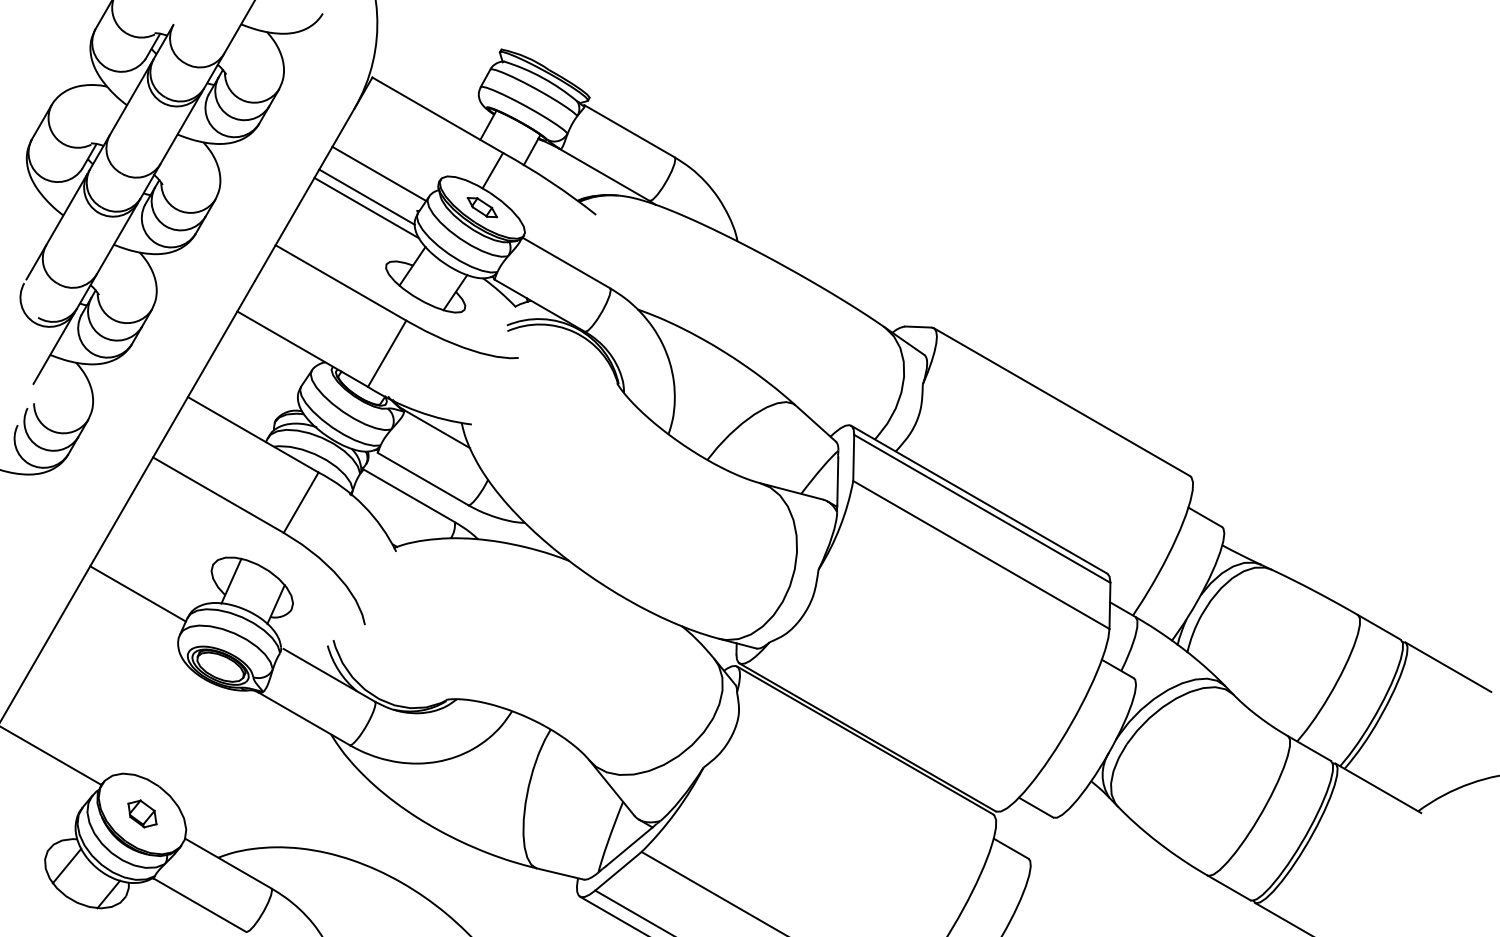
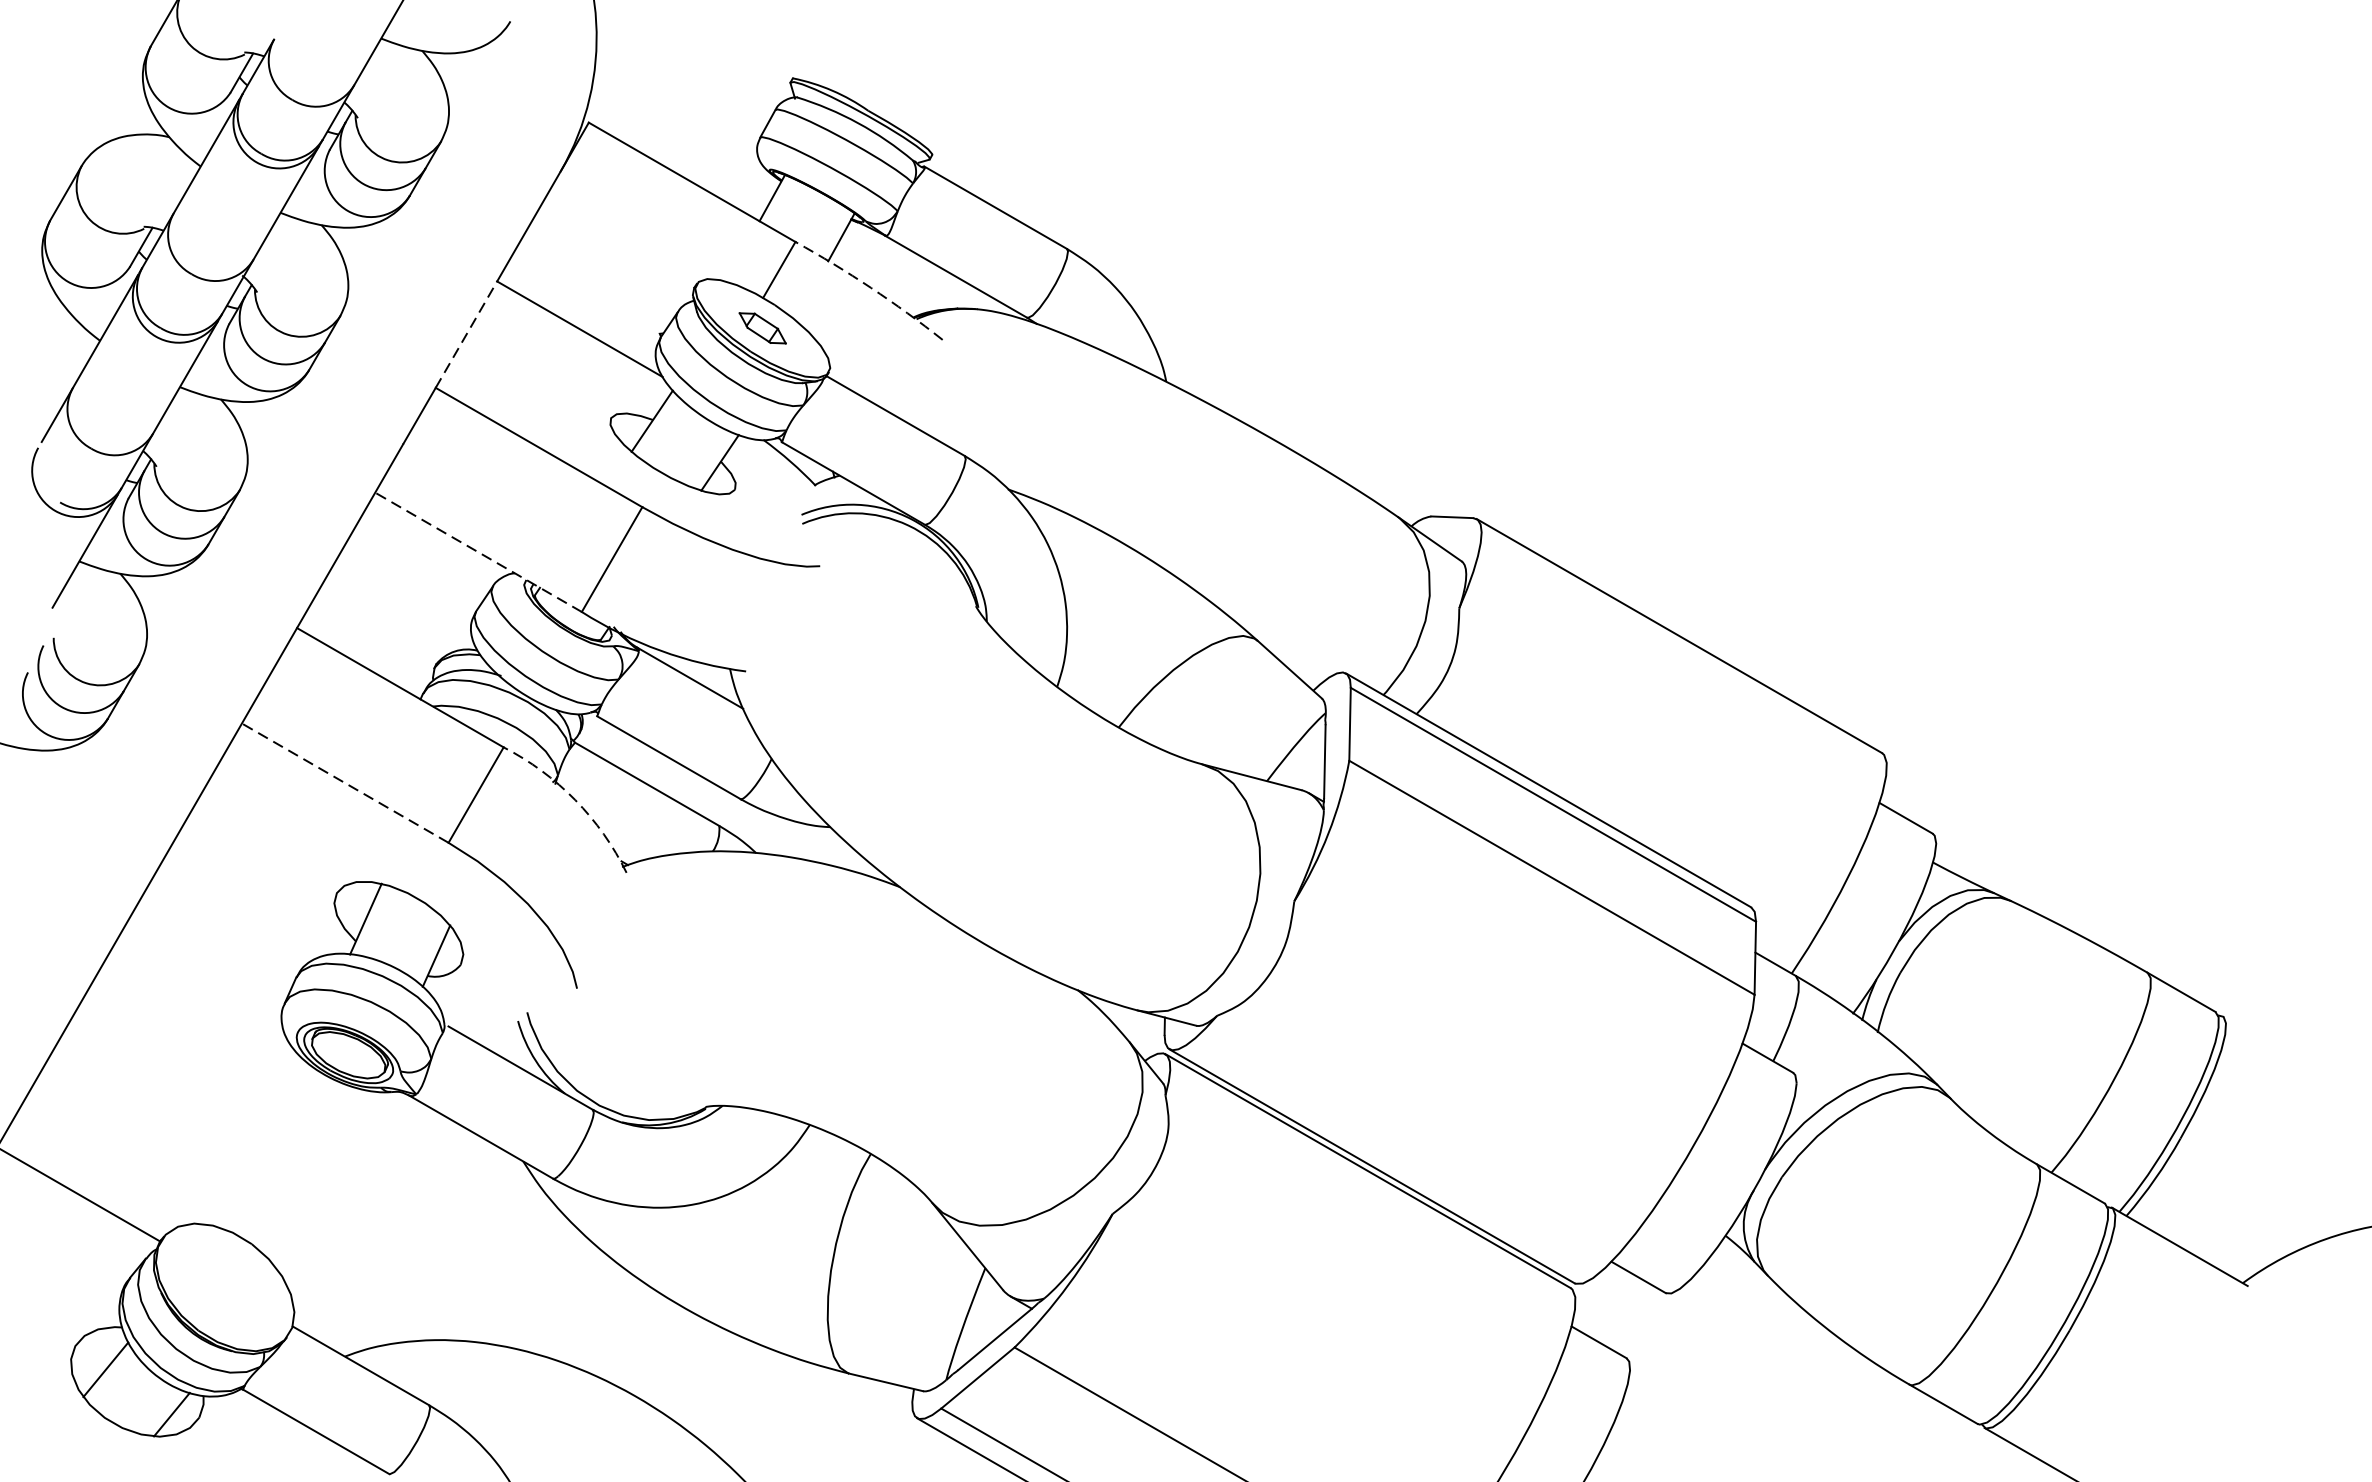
line: (379, 173) -> (600, 274), removed
arc: (550, 182) -> (870, 288), solid -> dashed
line: (366, 196) -> (579, 310), removed
line: (295, 211) -> (467, 334), solid -> dashed
line: (302, 348) -> (478, 551), solid -> dashed
line: (217, 494) -> (343, 782), solid -> dashed
arc: (363, 505) -> (574, 799), solid -> dashed
line: (137, 593) -> (217, 938), removed
line: (1448, 666) -> (2290, 1054), removed
part: (142, 813) -> (225, 1286), removed

